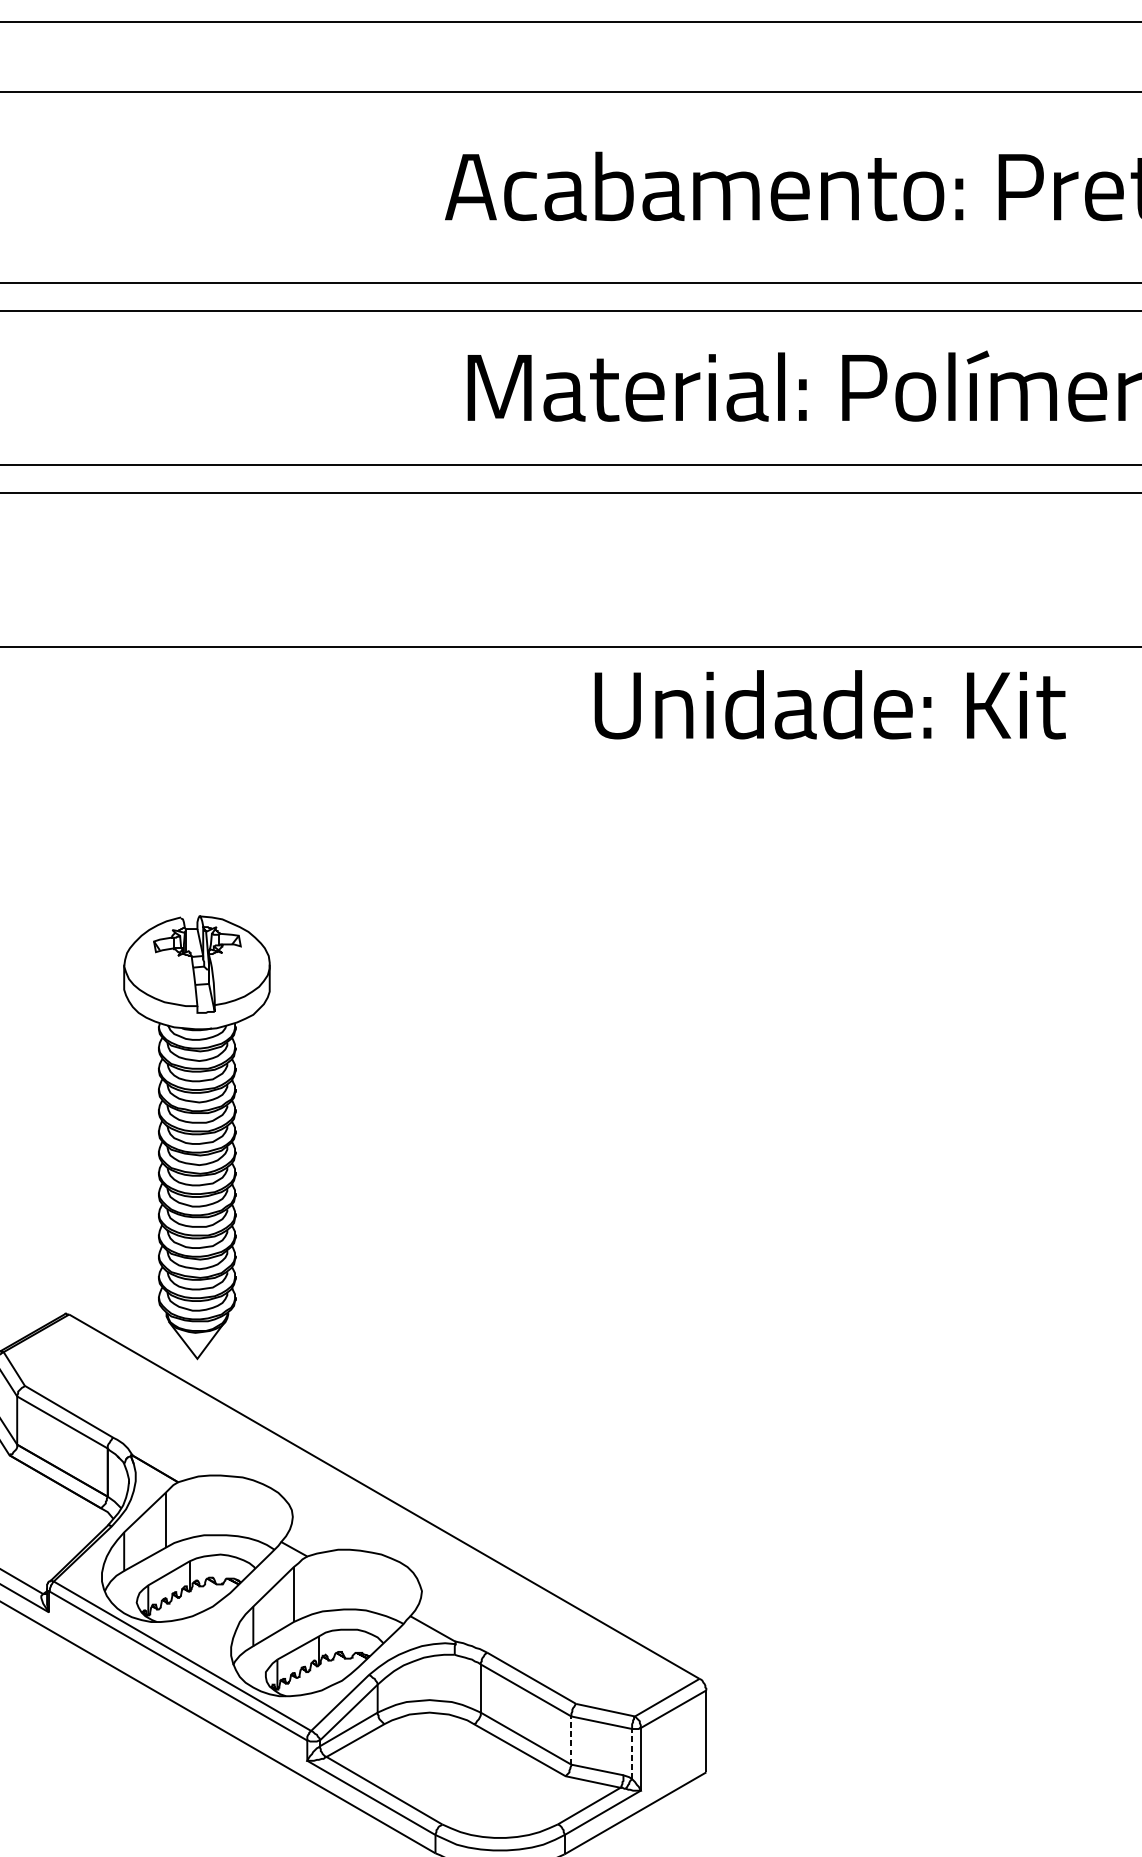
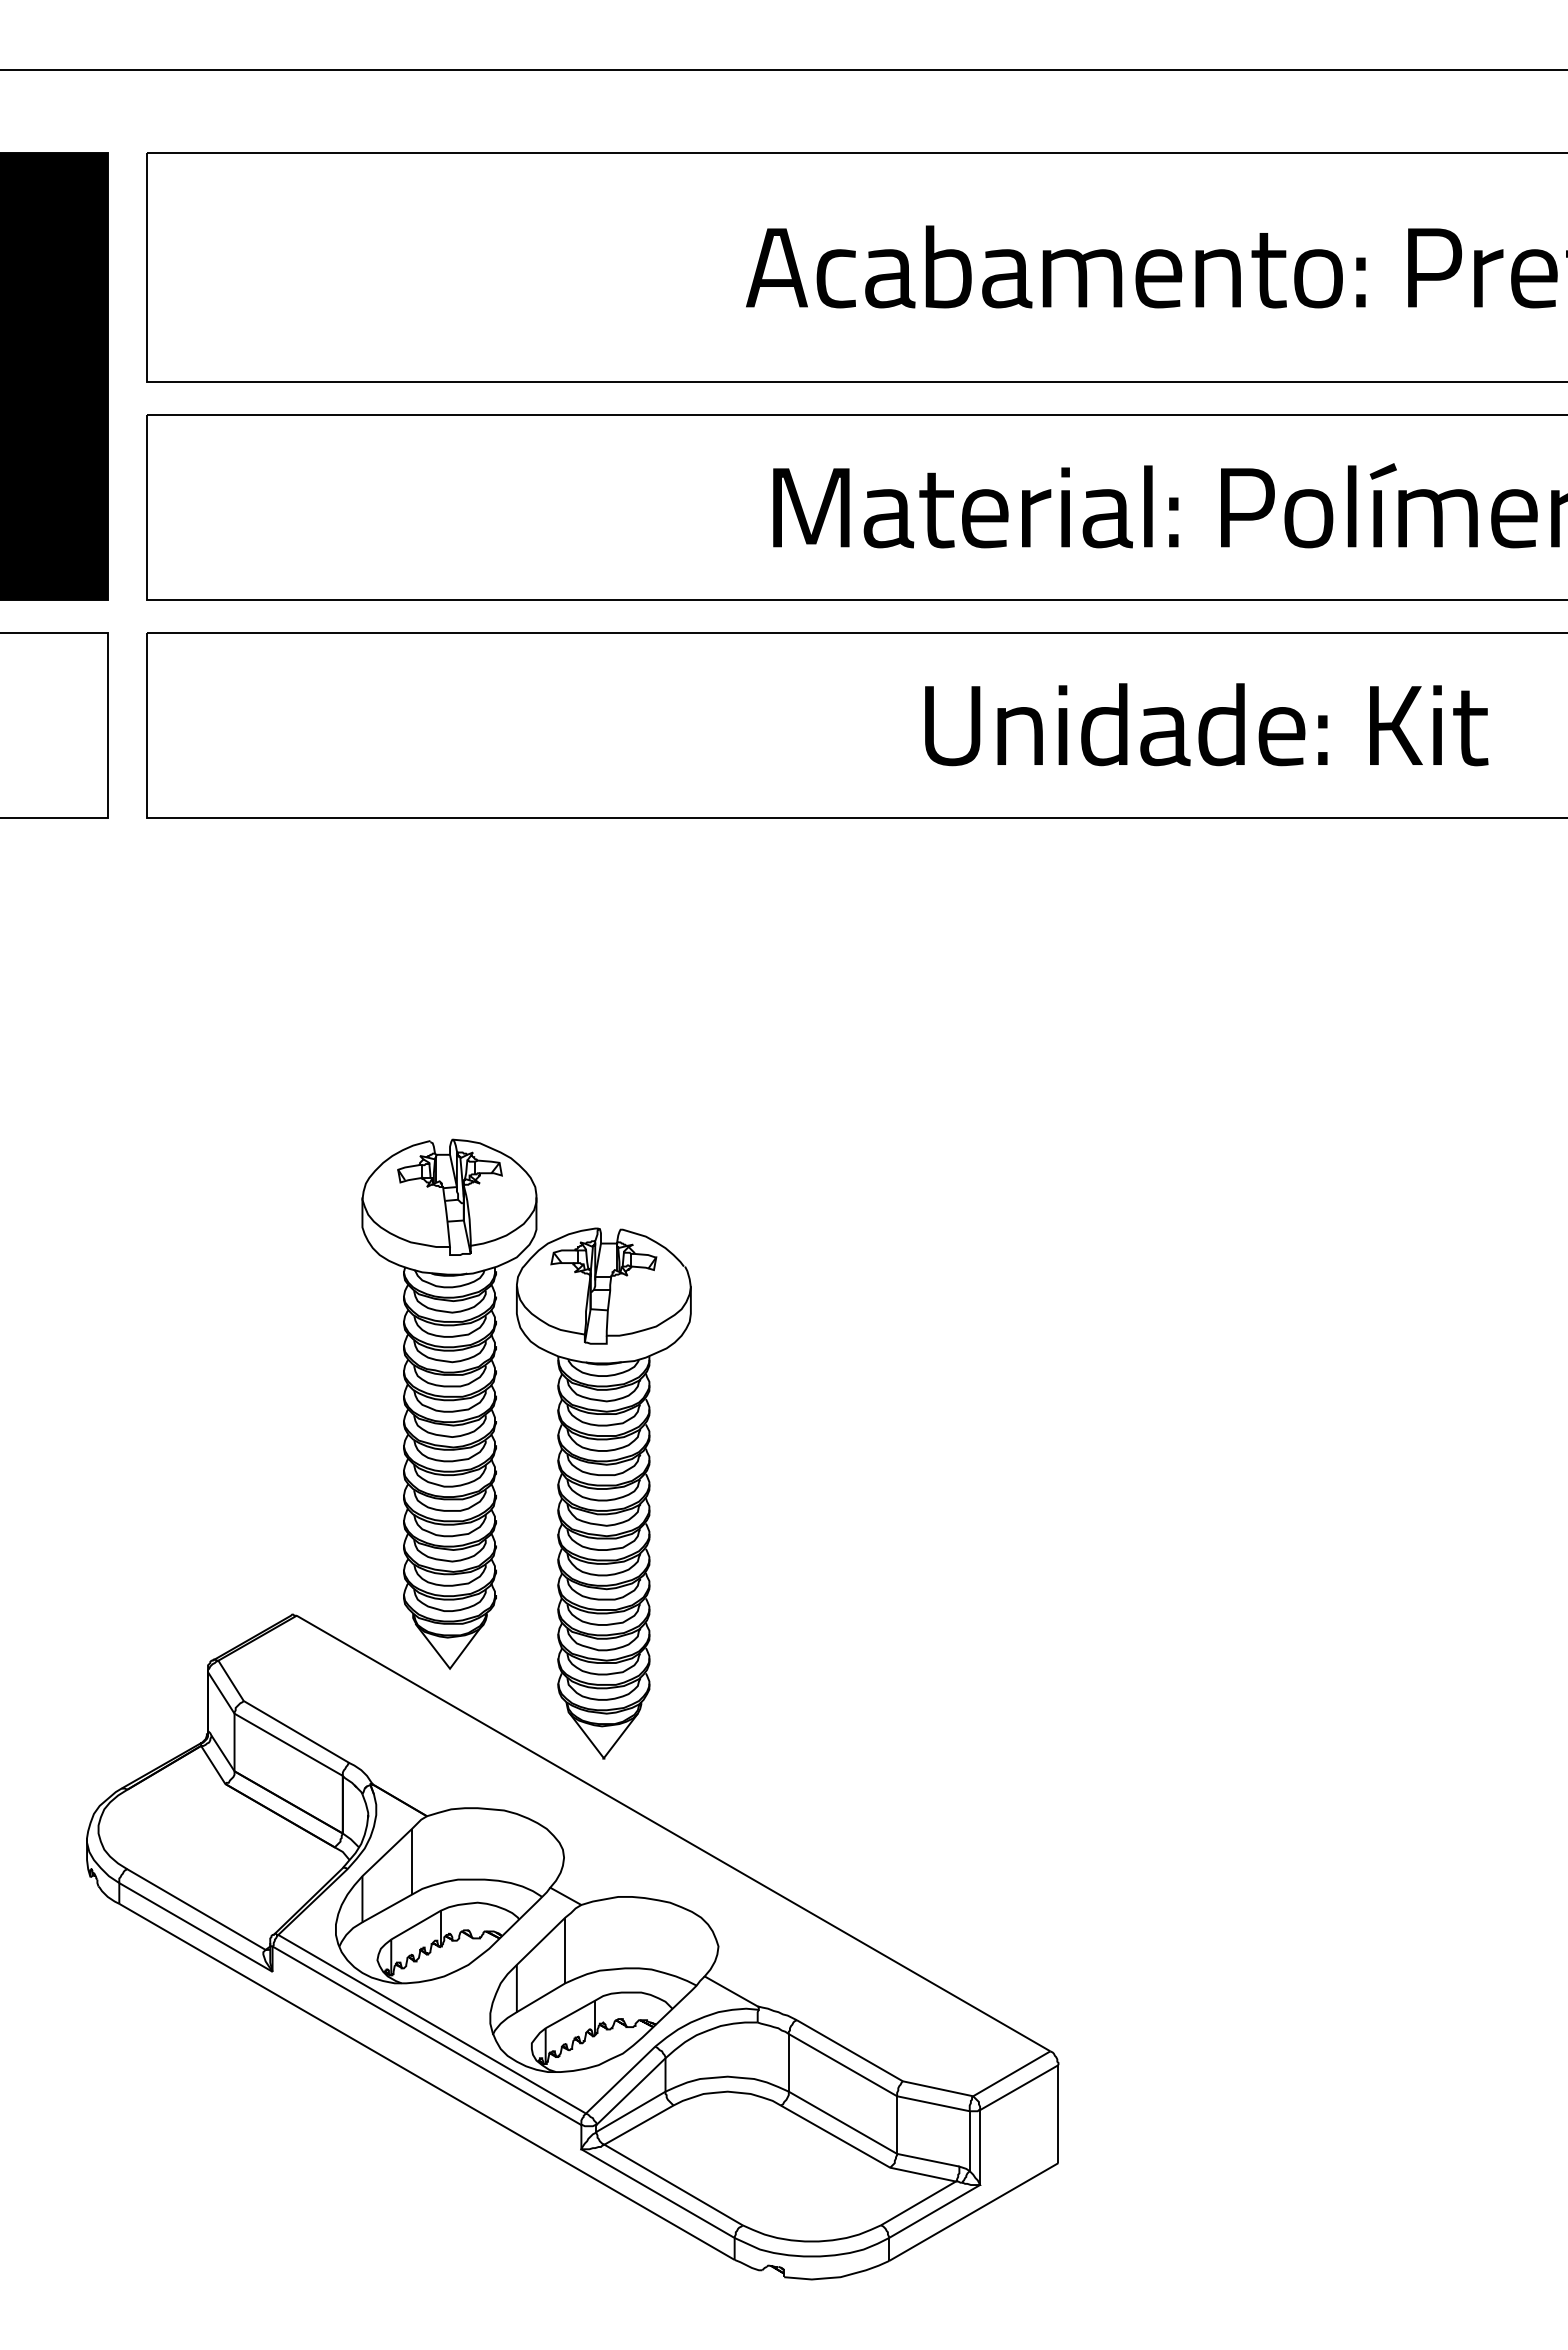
text: (830, 704) -> (1206, 724), moved
part: (325, 1212) -> (603, 1493), added
line: (571, 1740) -> (897, 2125), dashed -> solid
line: (631, 1754) -> (969, 2141), dashed -> solid

